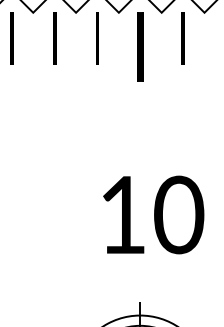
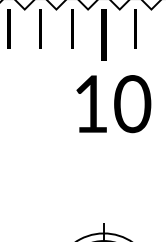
text: (153, 215) -> (113, 104), moved

